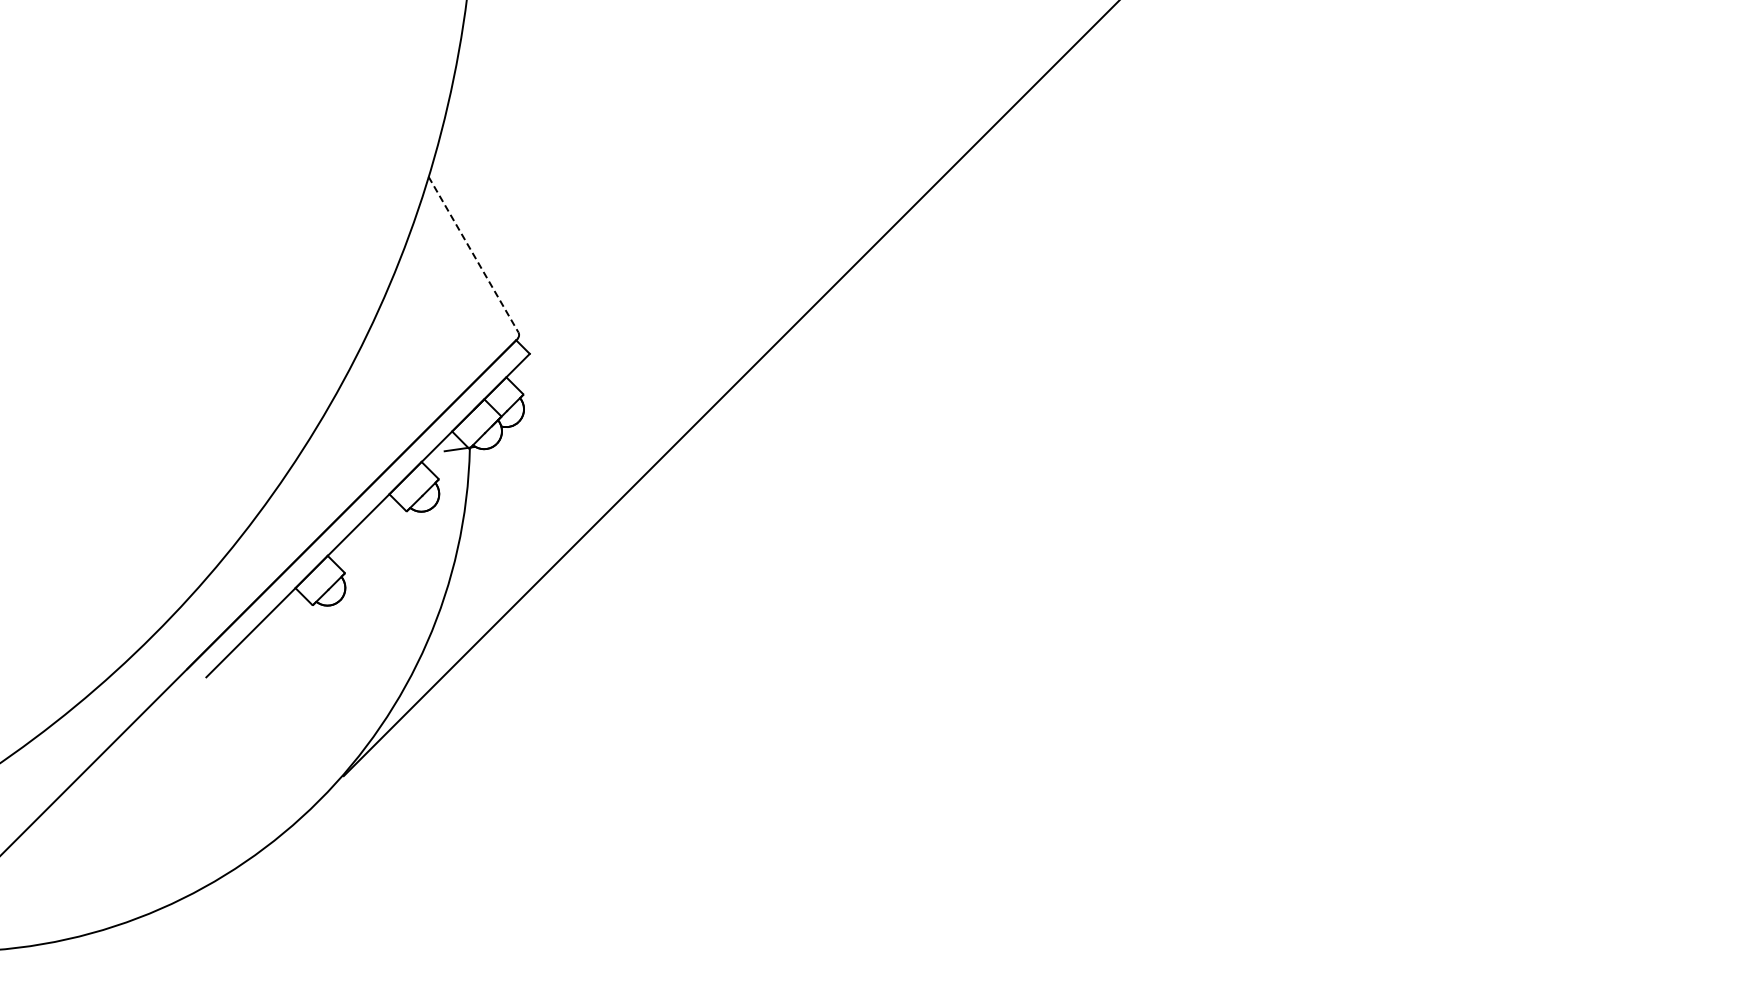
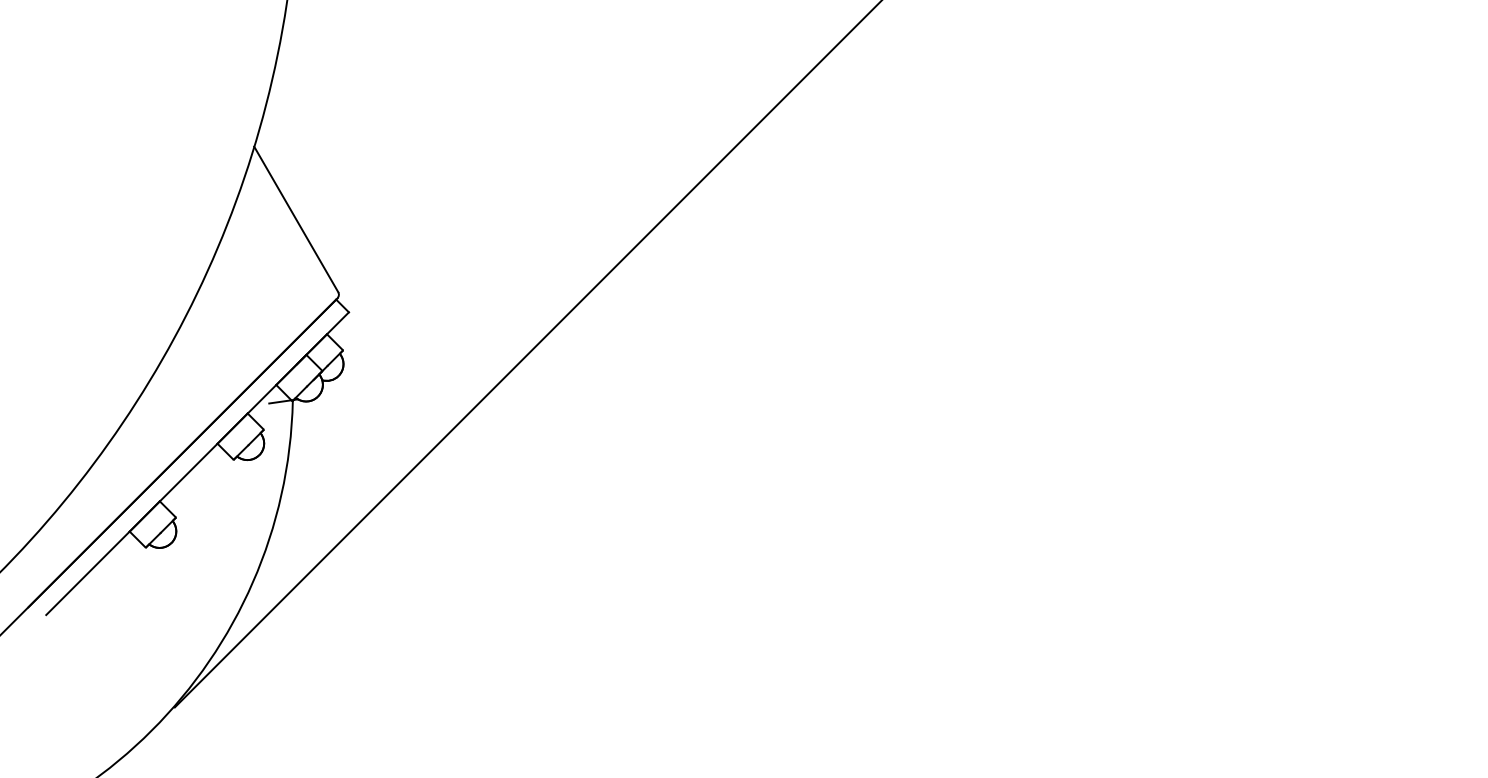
line: (473, 254) -> (296, 219), dashed -> solid

